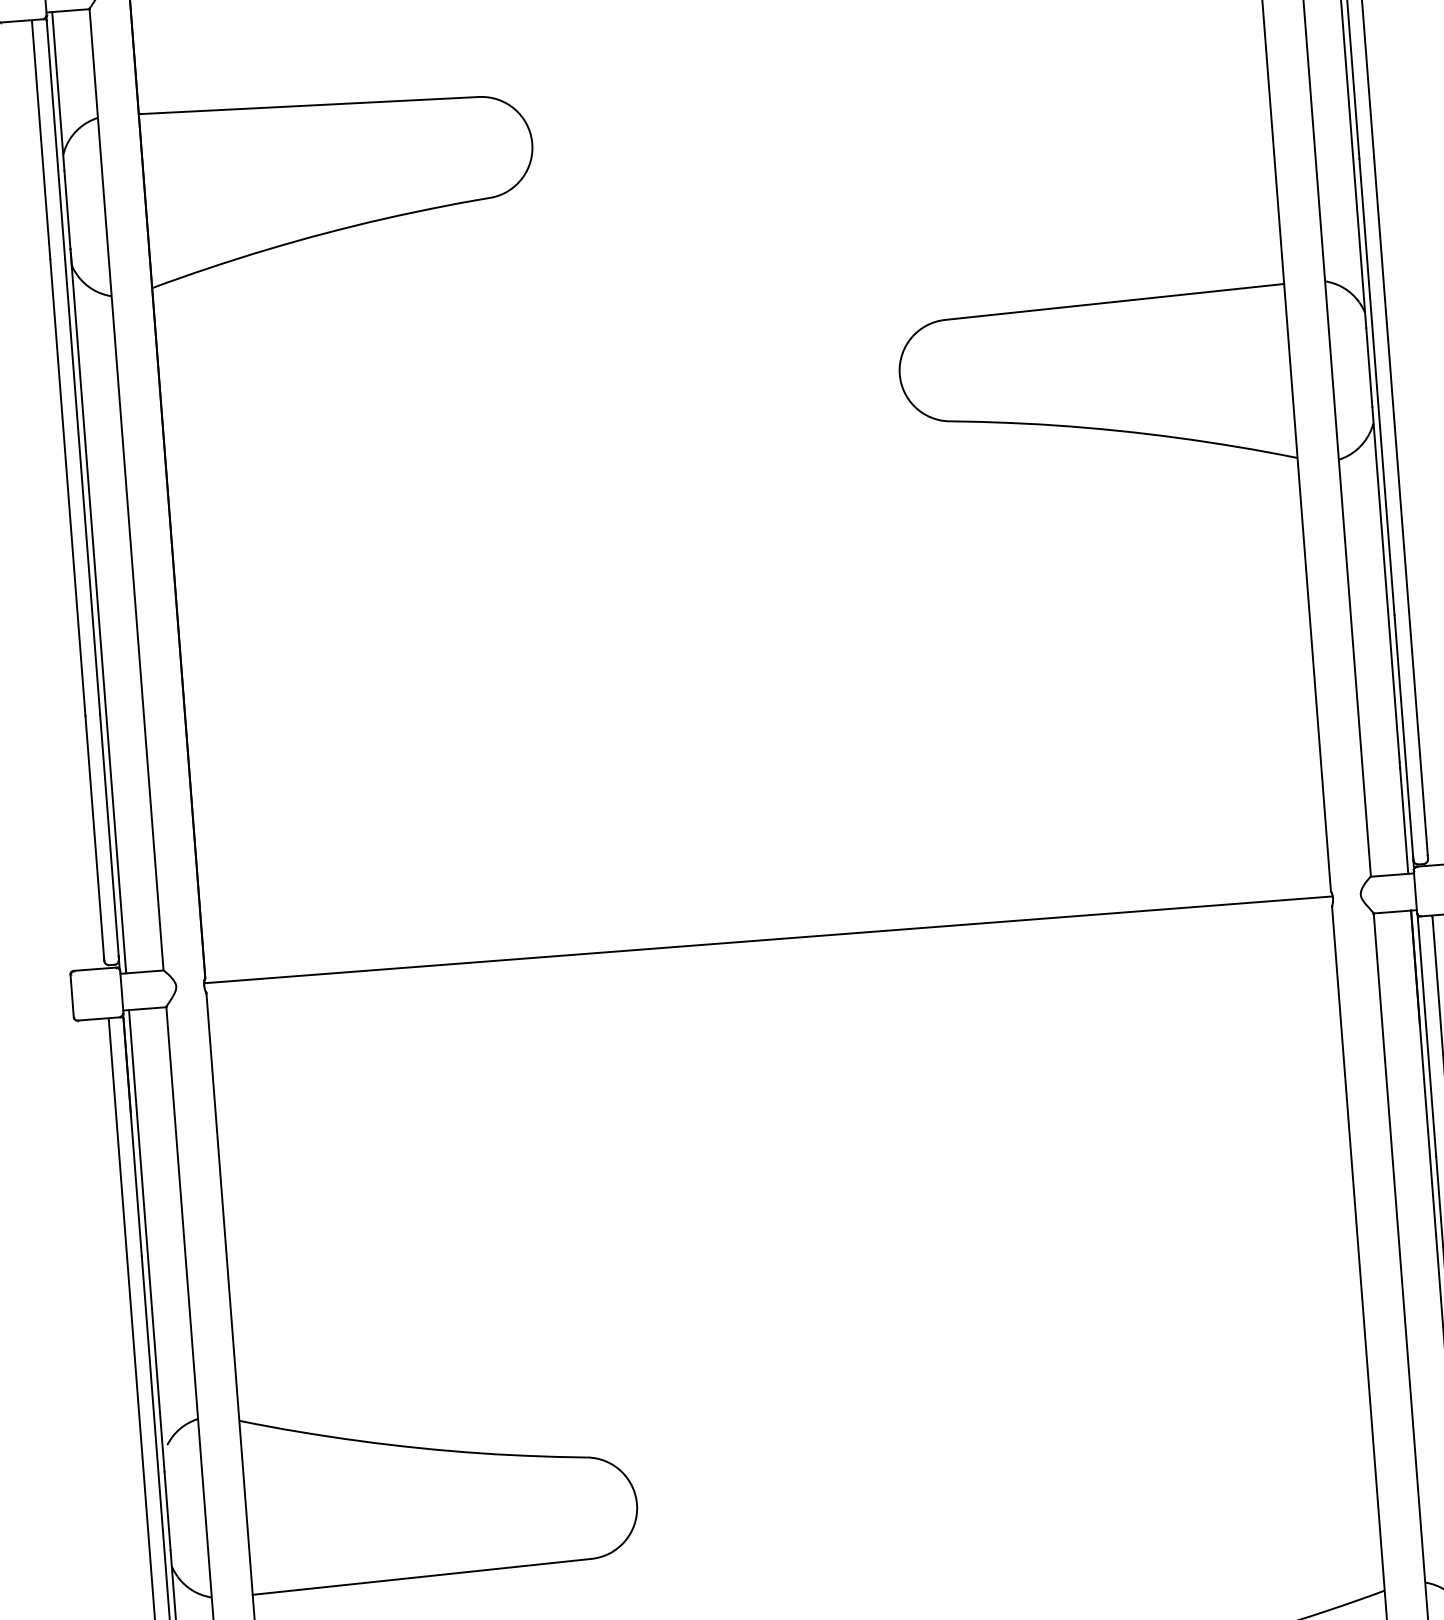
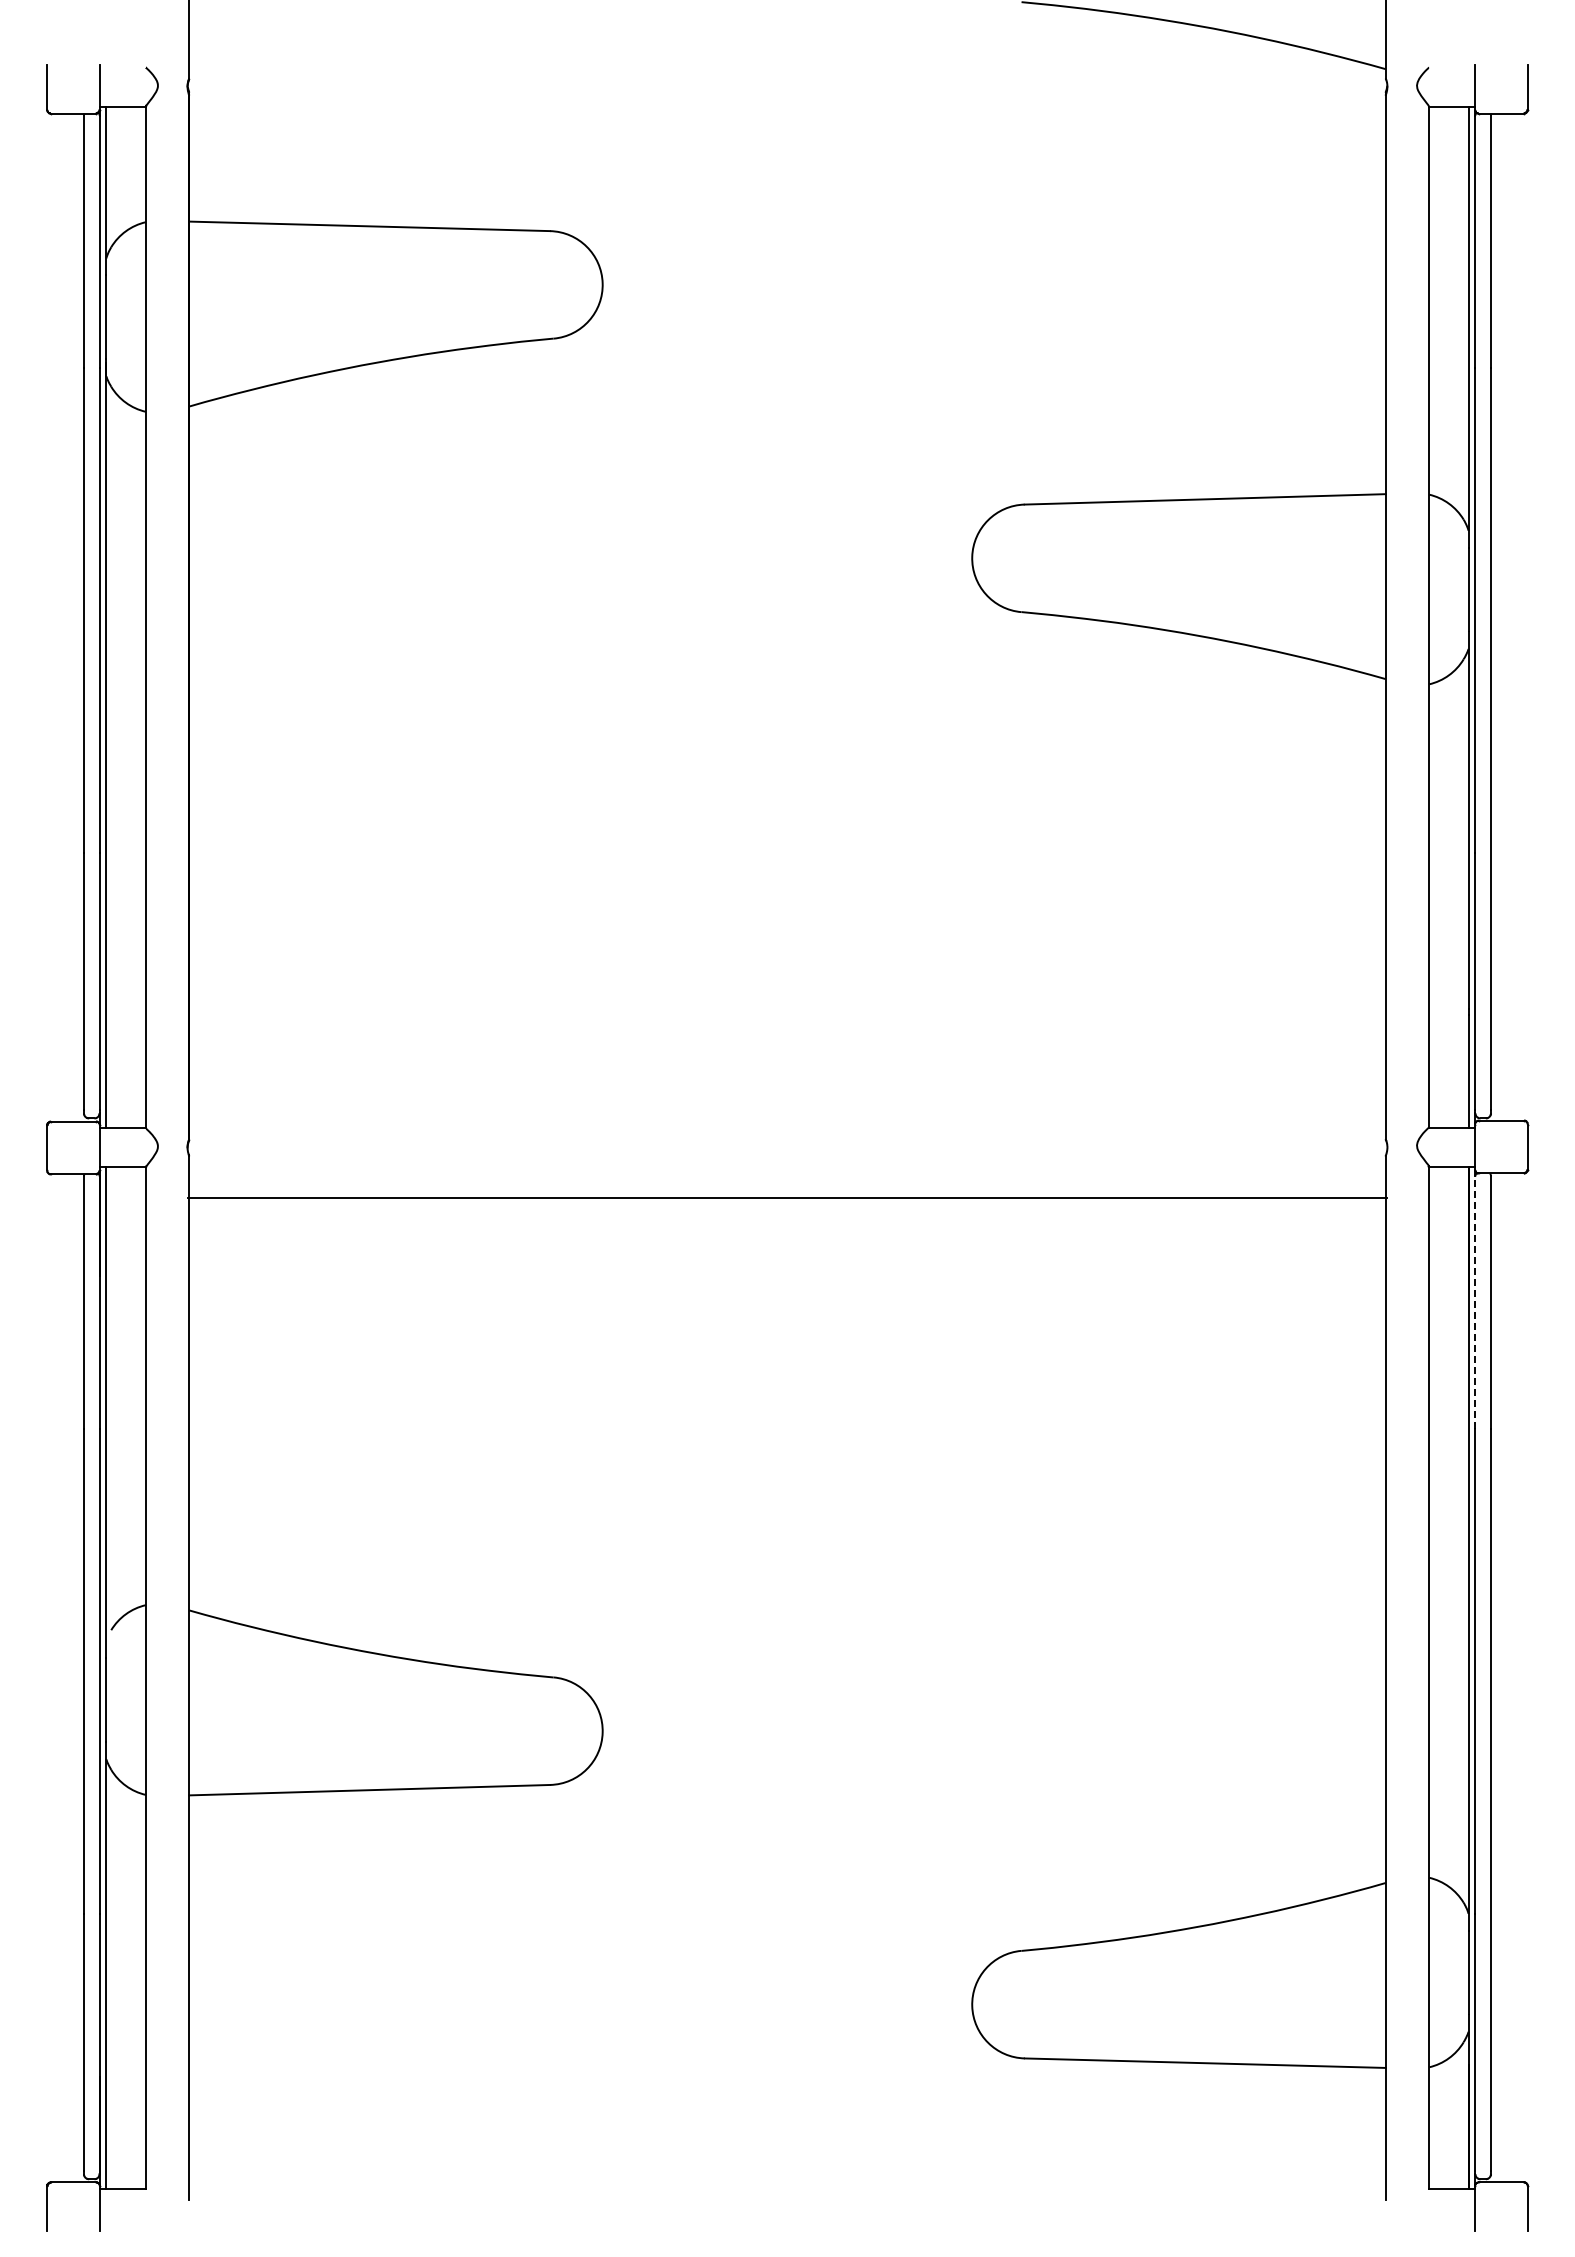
line: (768, 940) -> (787, 1198), moved
line: (1427, 1037) -> (1475, 1302), solid -> dashed

